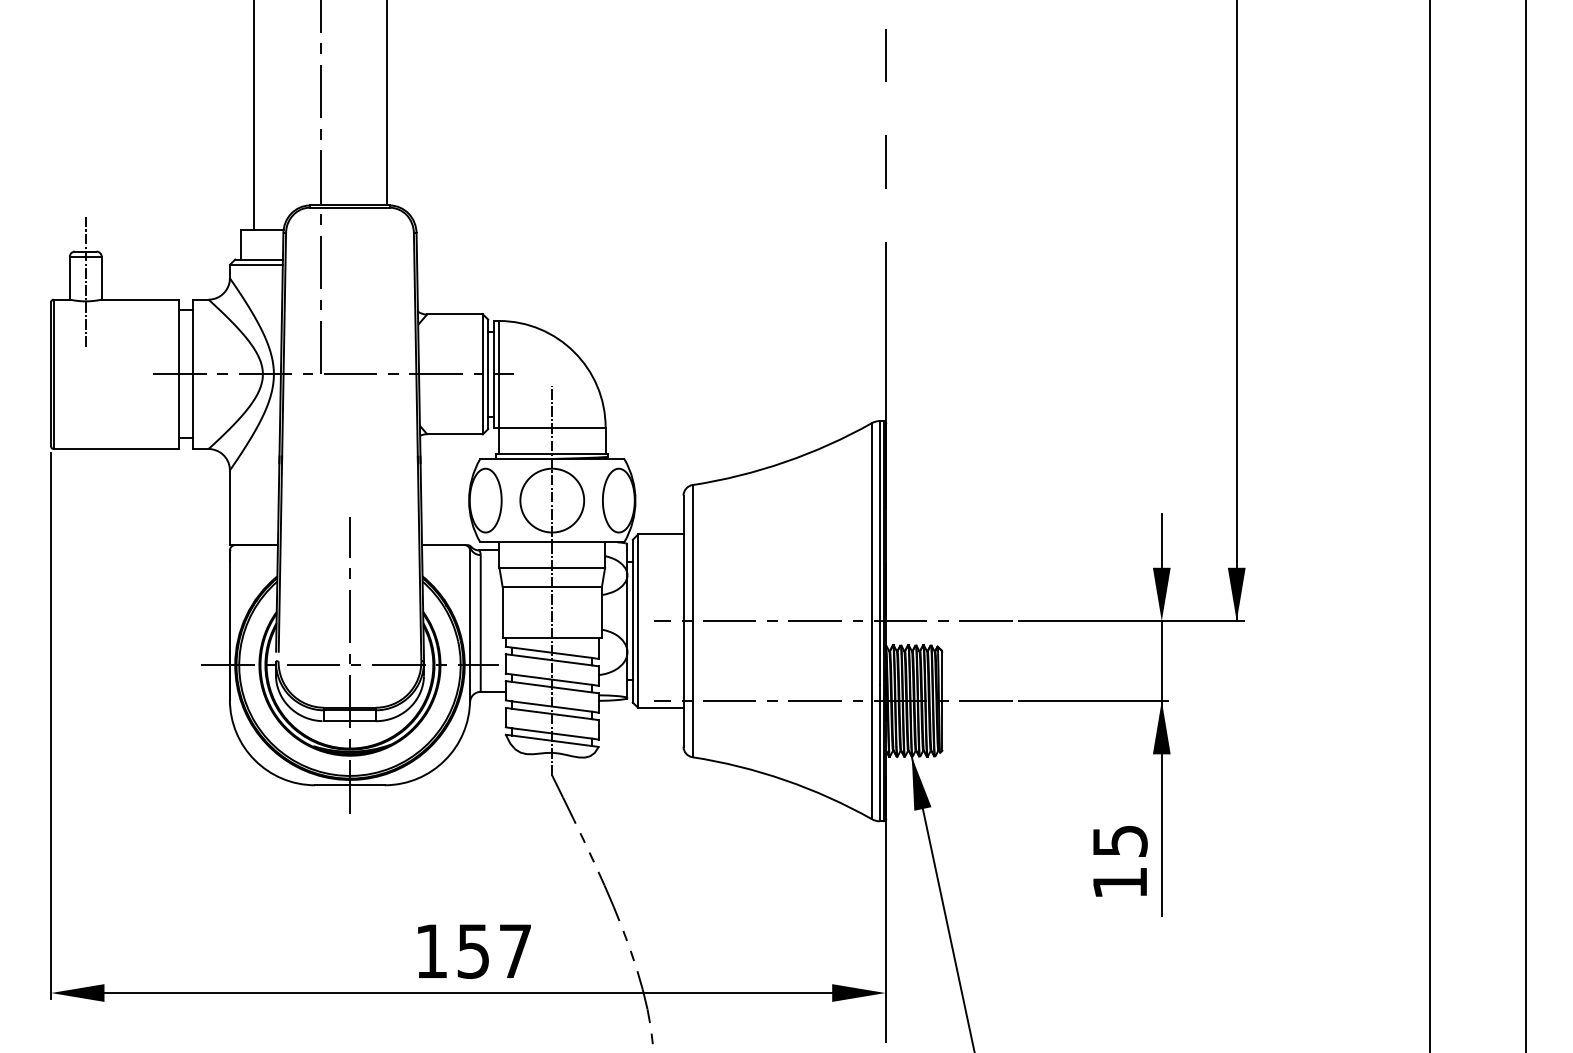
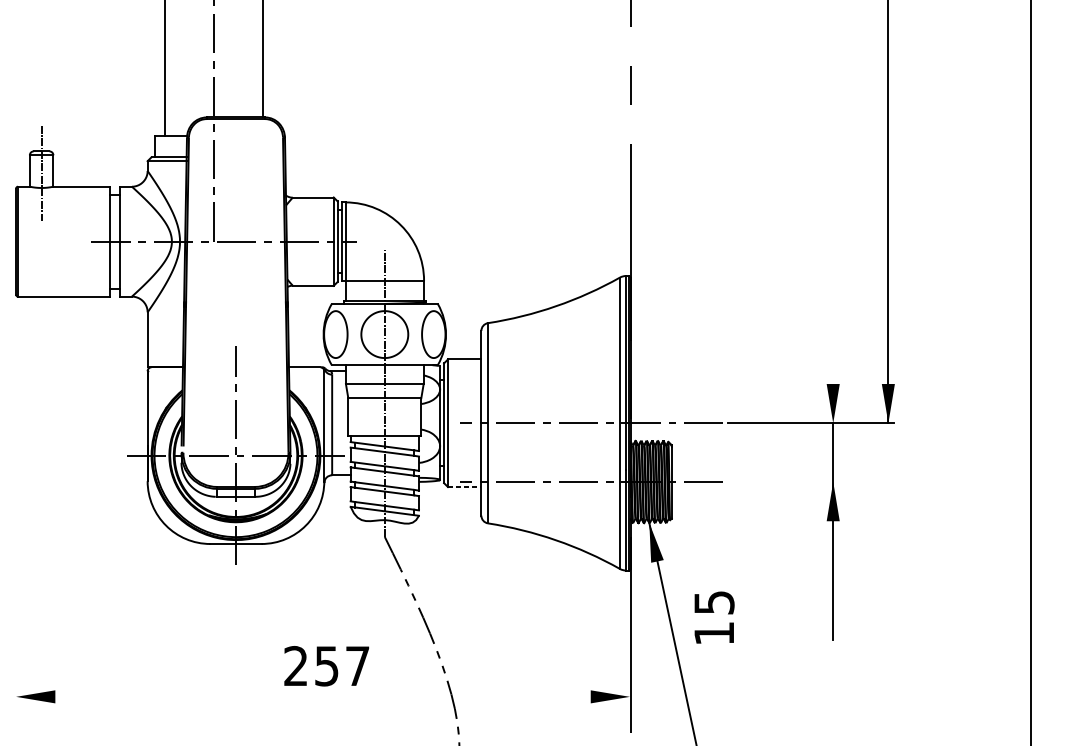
line: (1161, 540) -> (833, 363), removed
line: (1093, 700) -> (782, 481), removed
line: (660, 707) -> (464, 486), solid -> dashed
line: (51, 725) -> (16, 500), removed
text: (1120, 861) -> (714, 617), moved
text: (430, 950) -> (295, 665), 157 -> 257
line: (468, 993) -> (323, 697), removed

